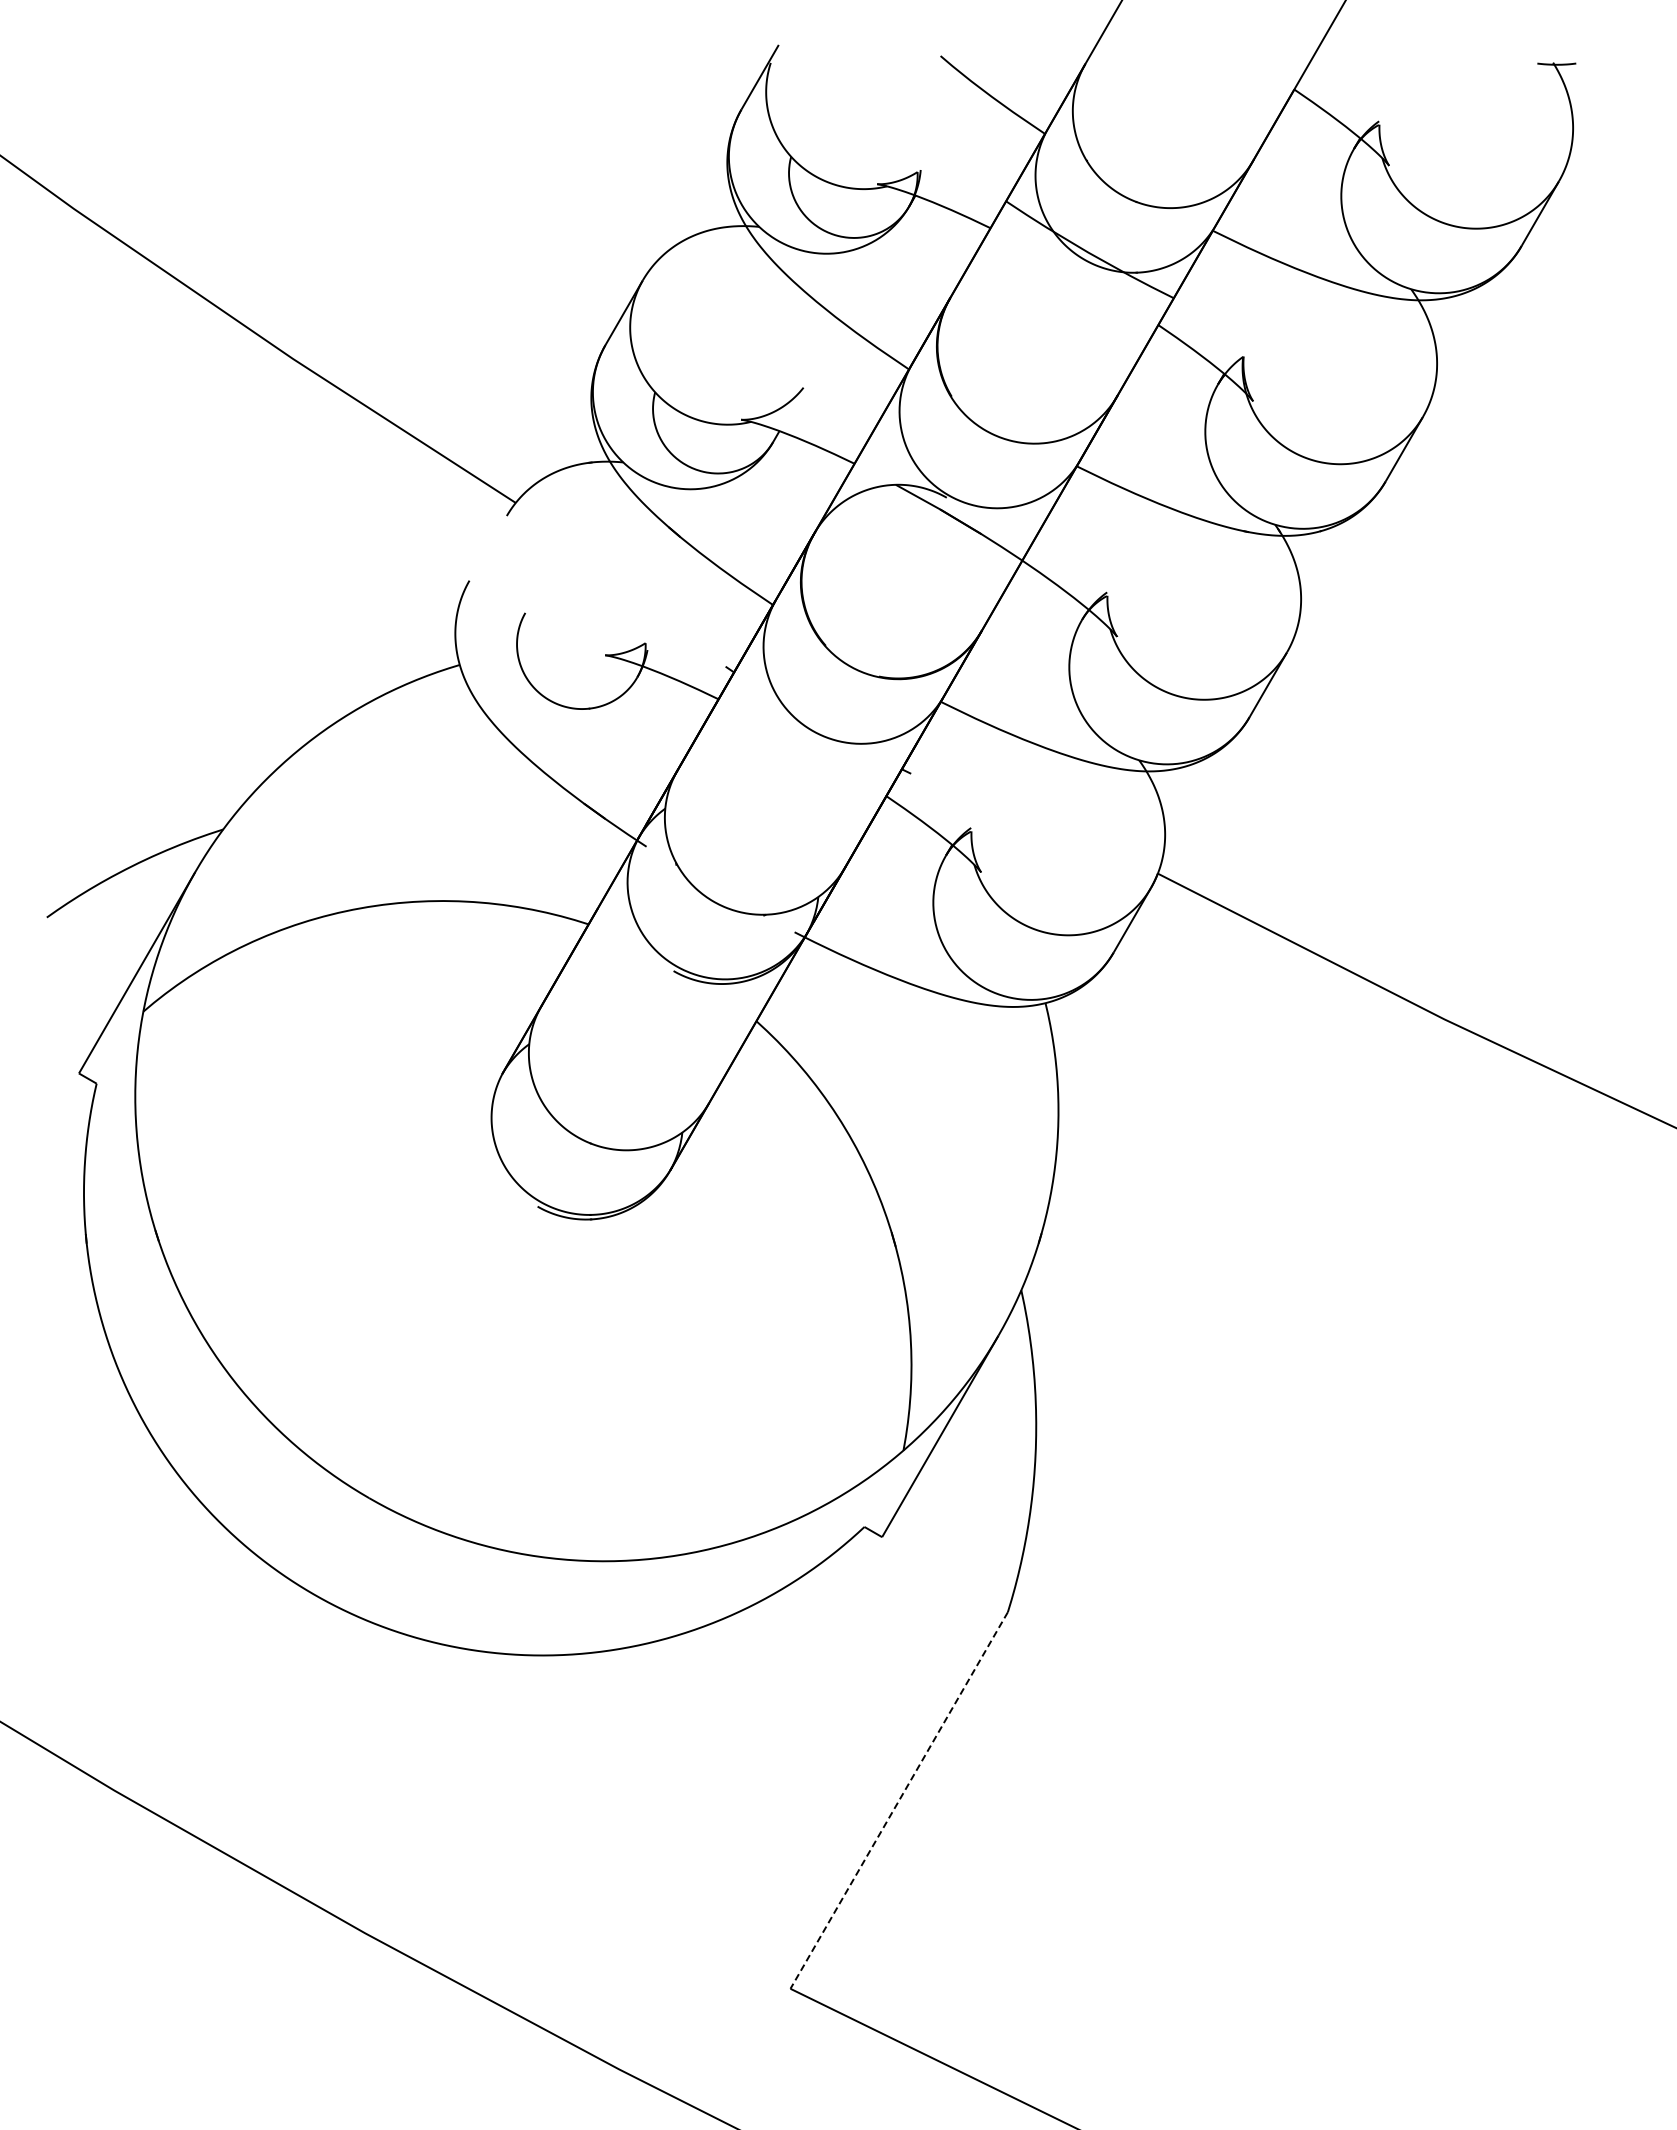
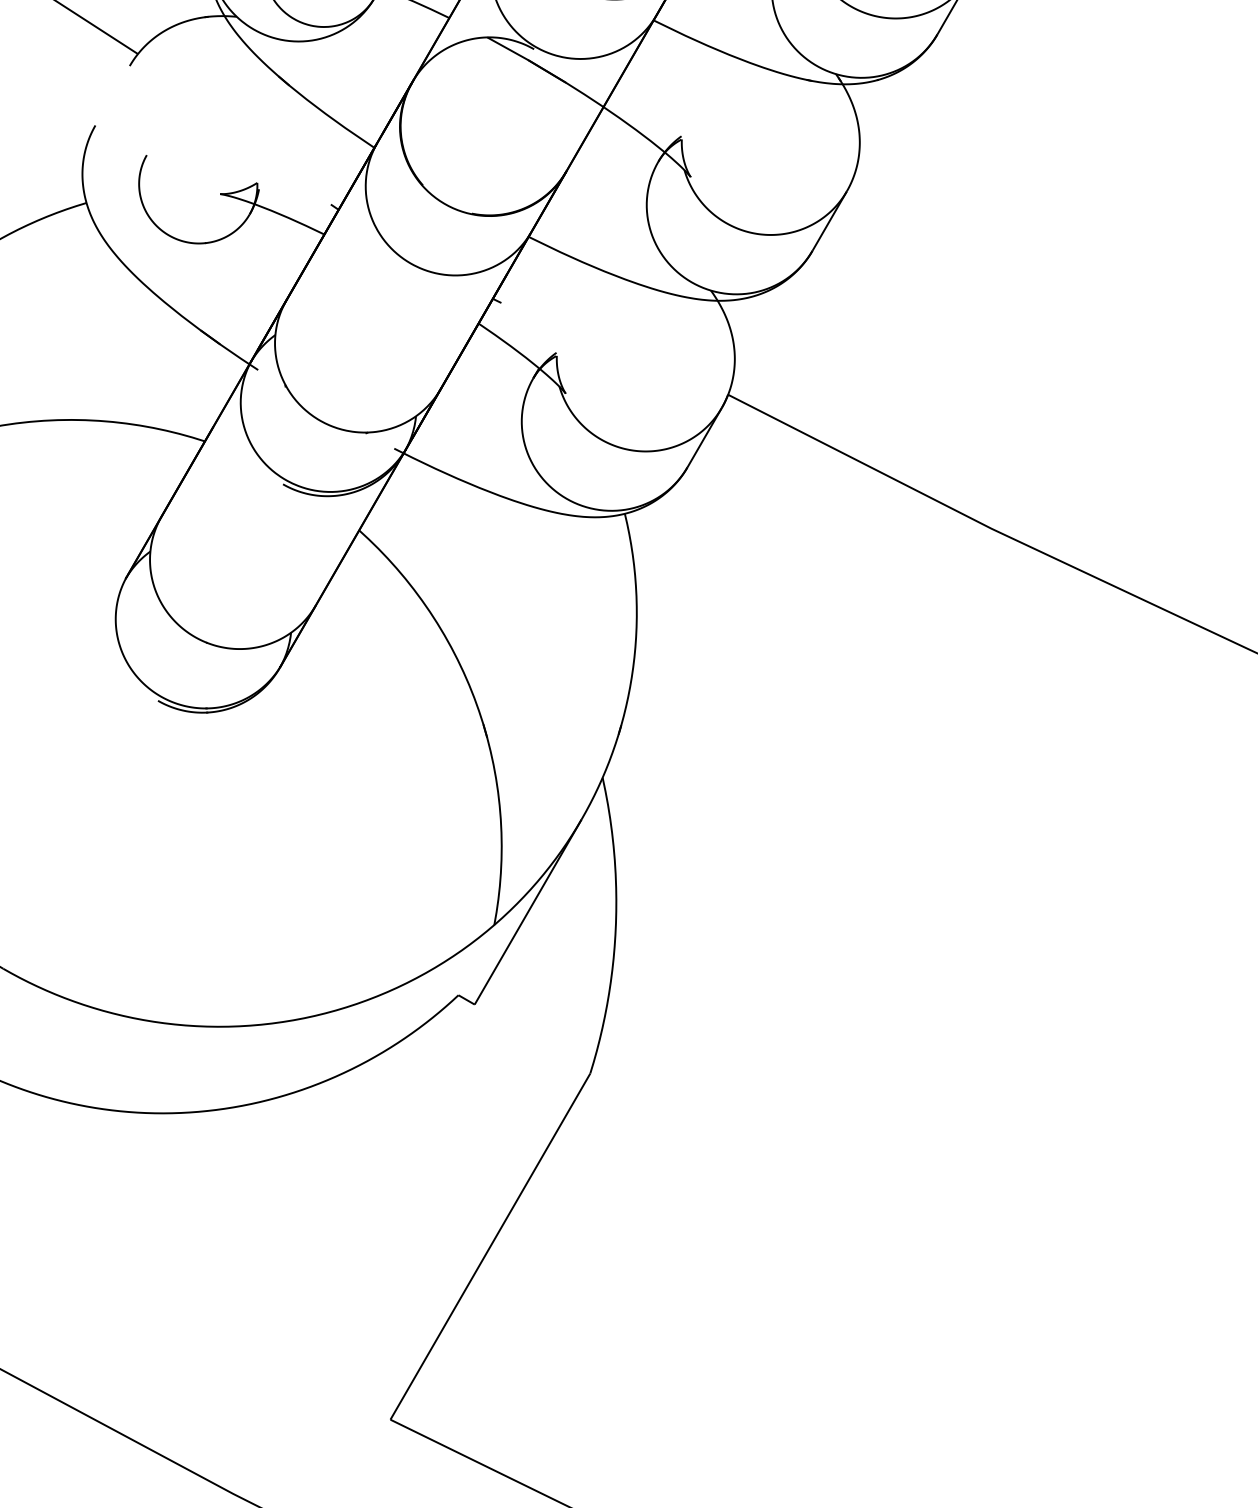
line: (898, 1800) -> (489, 1246), dashed -> solid

